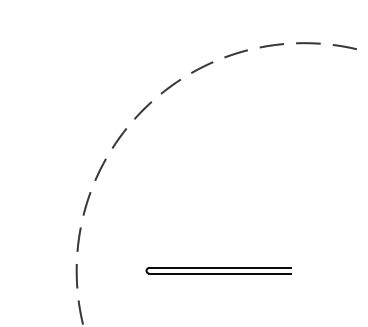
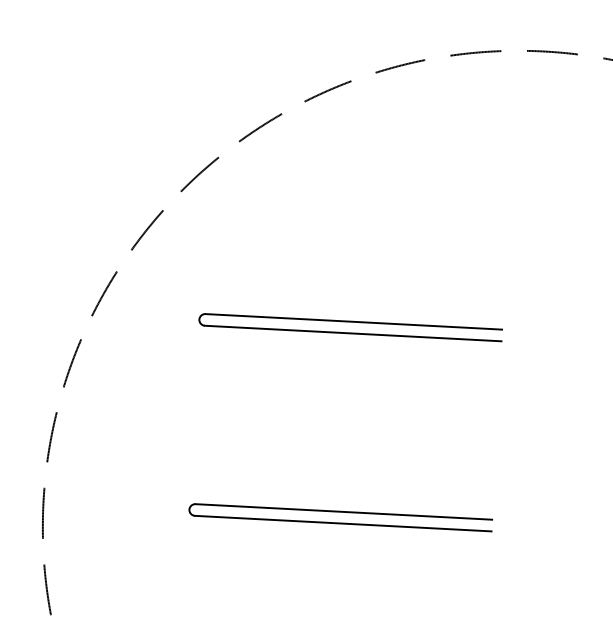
part: (218, 179) -> (349, 326), added

